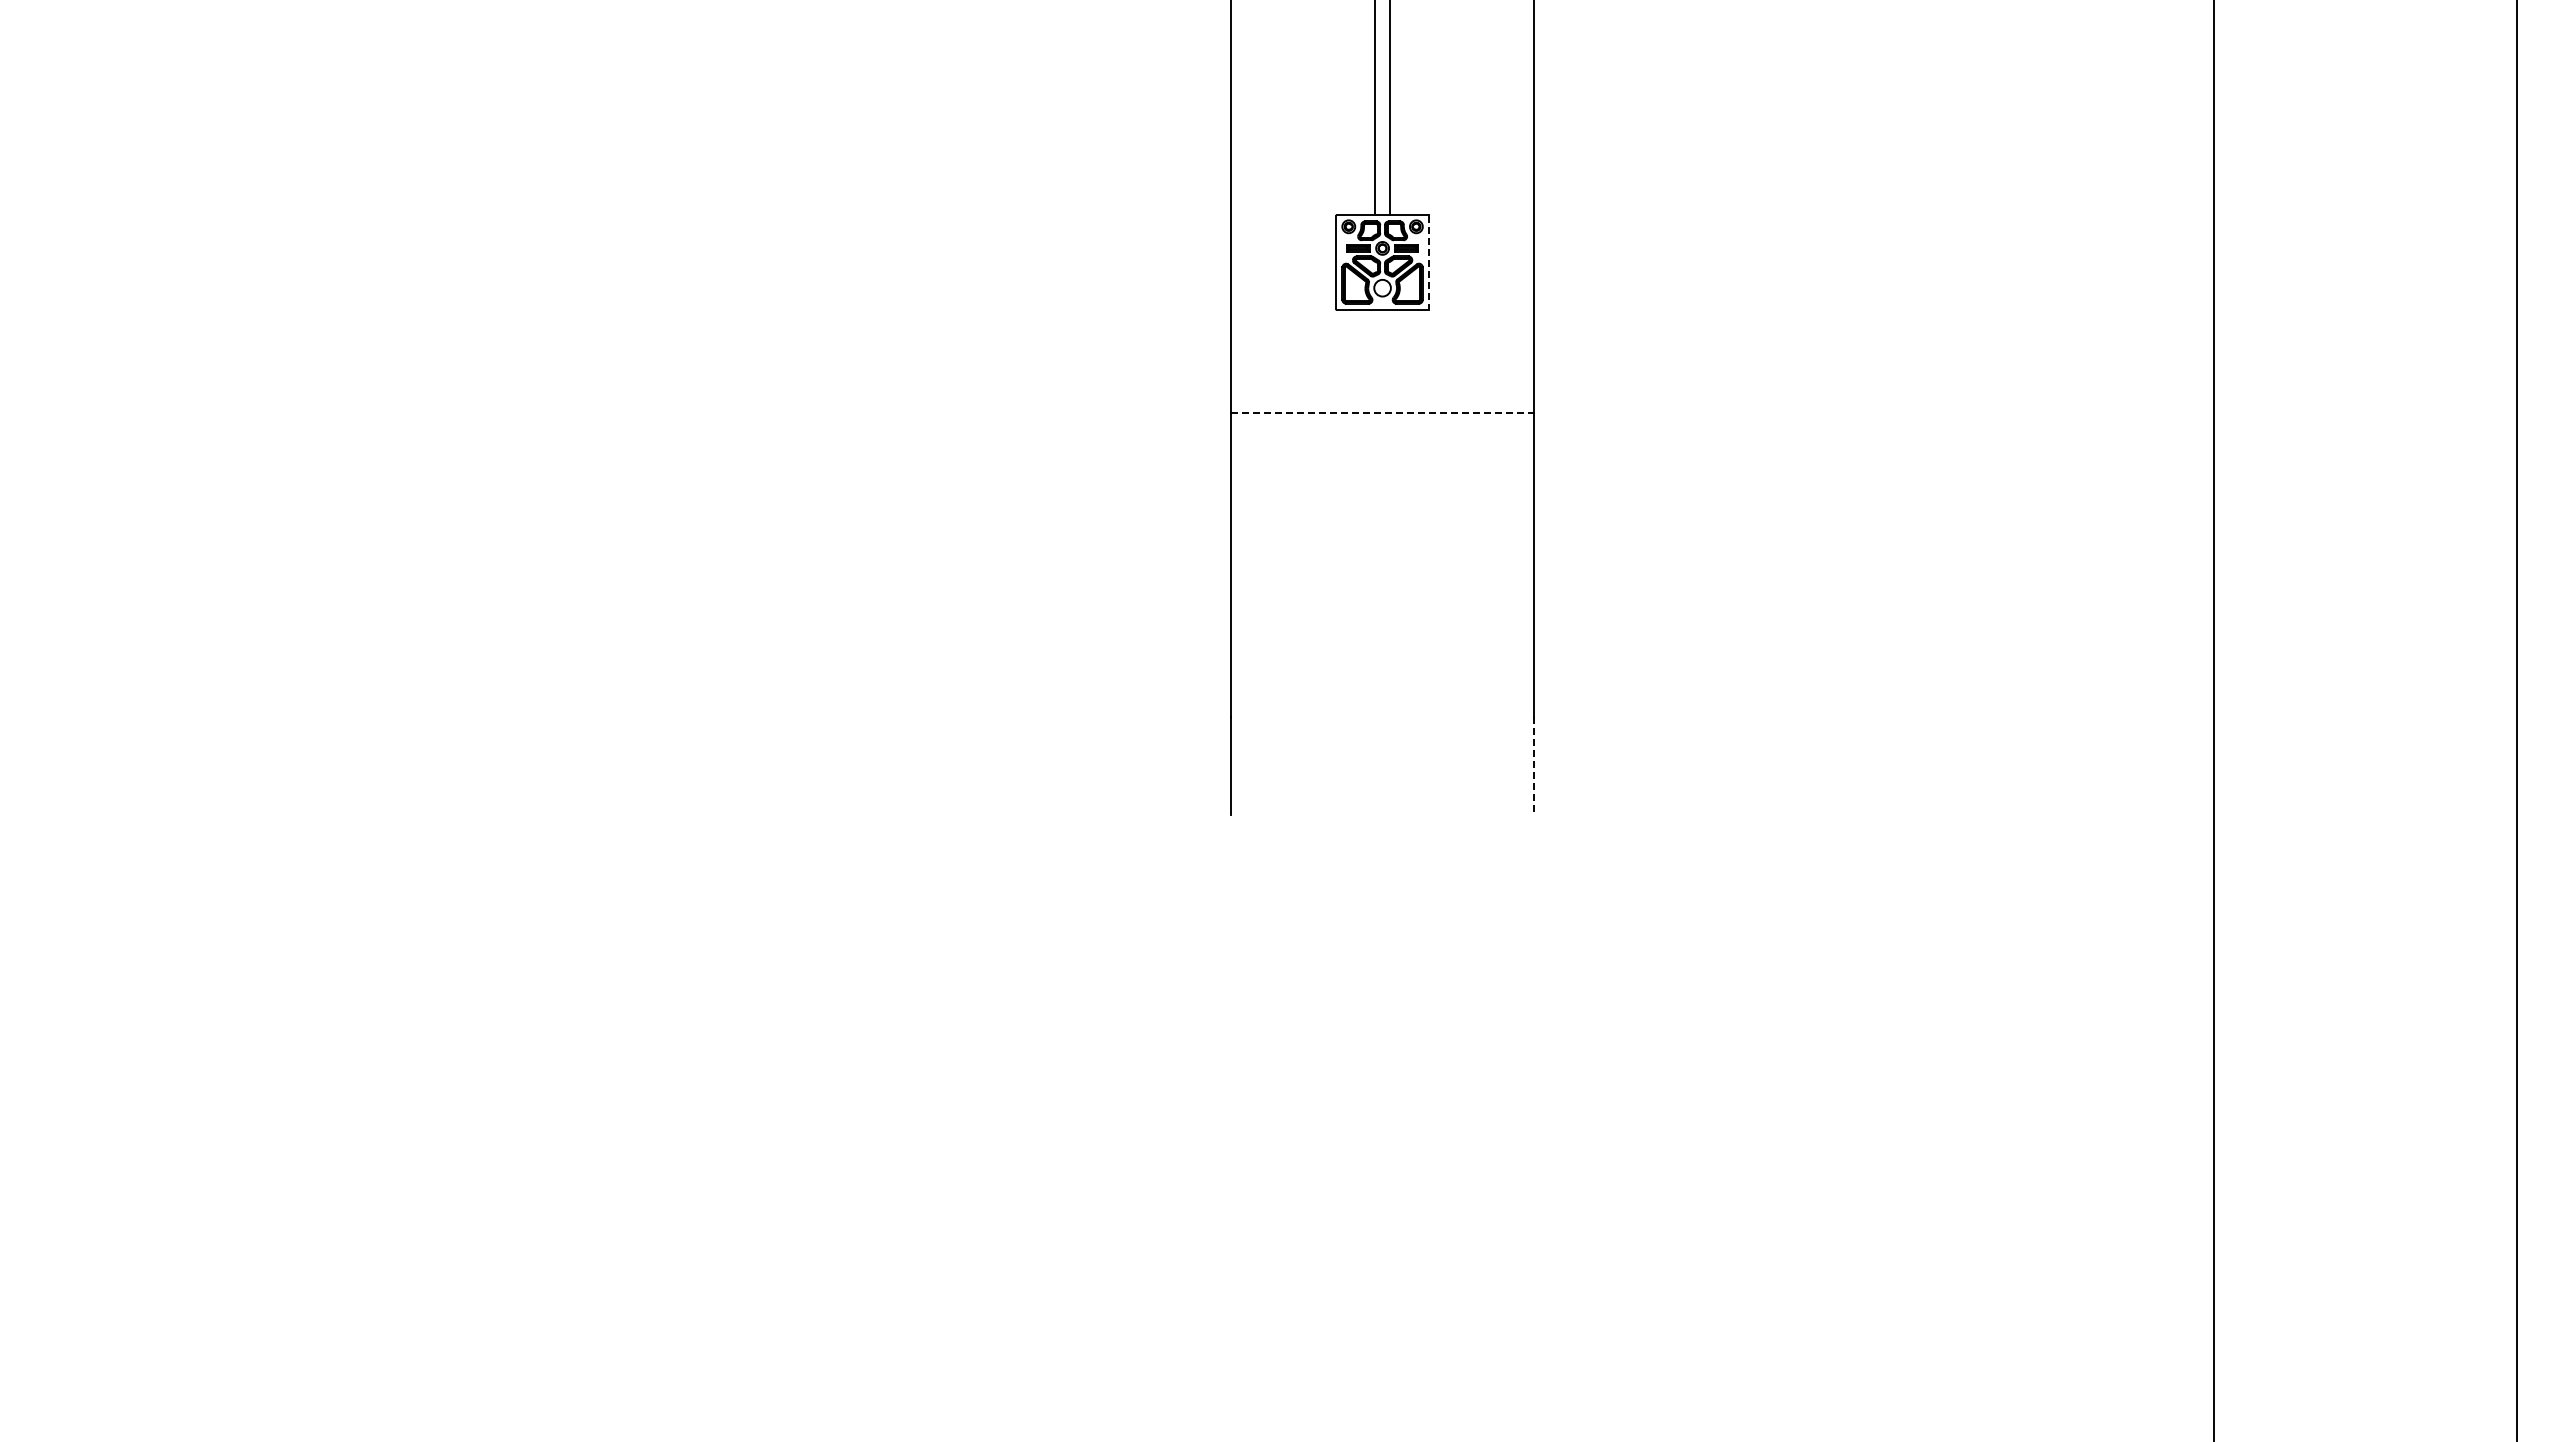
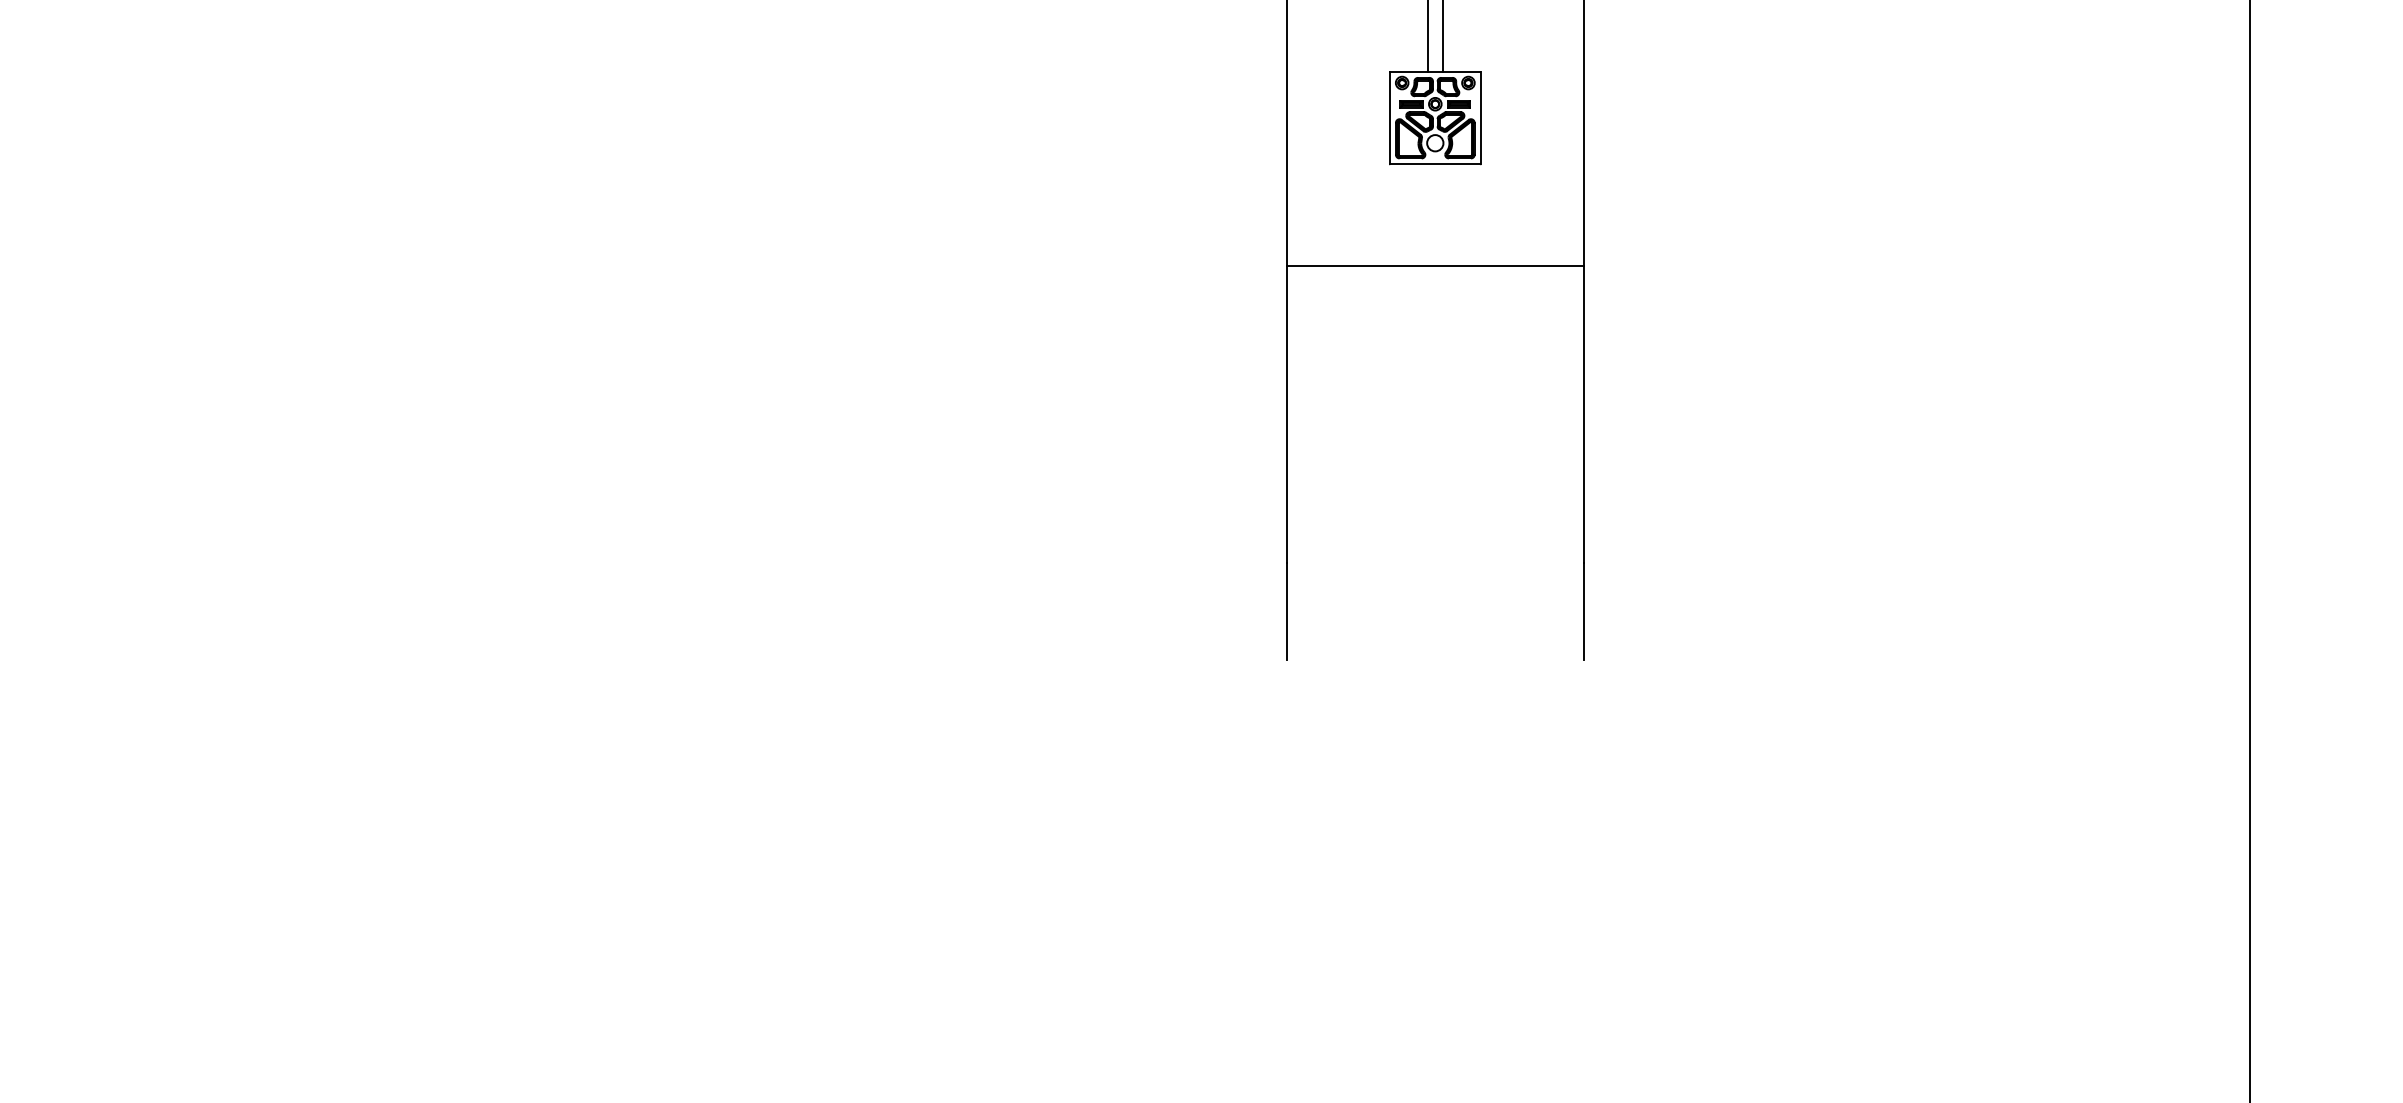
line: (1428, 262) -> (1480, 118), dashed -> solid
line: (1382, 413) -> (1435, 266), dashed -> solid
line: (1534, 766) -> (1584, 612), dashed -> solid

